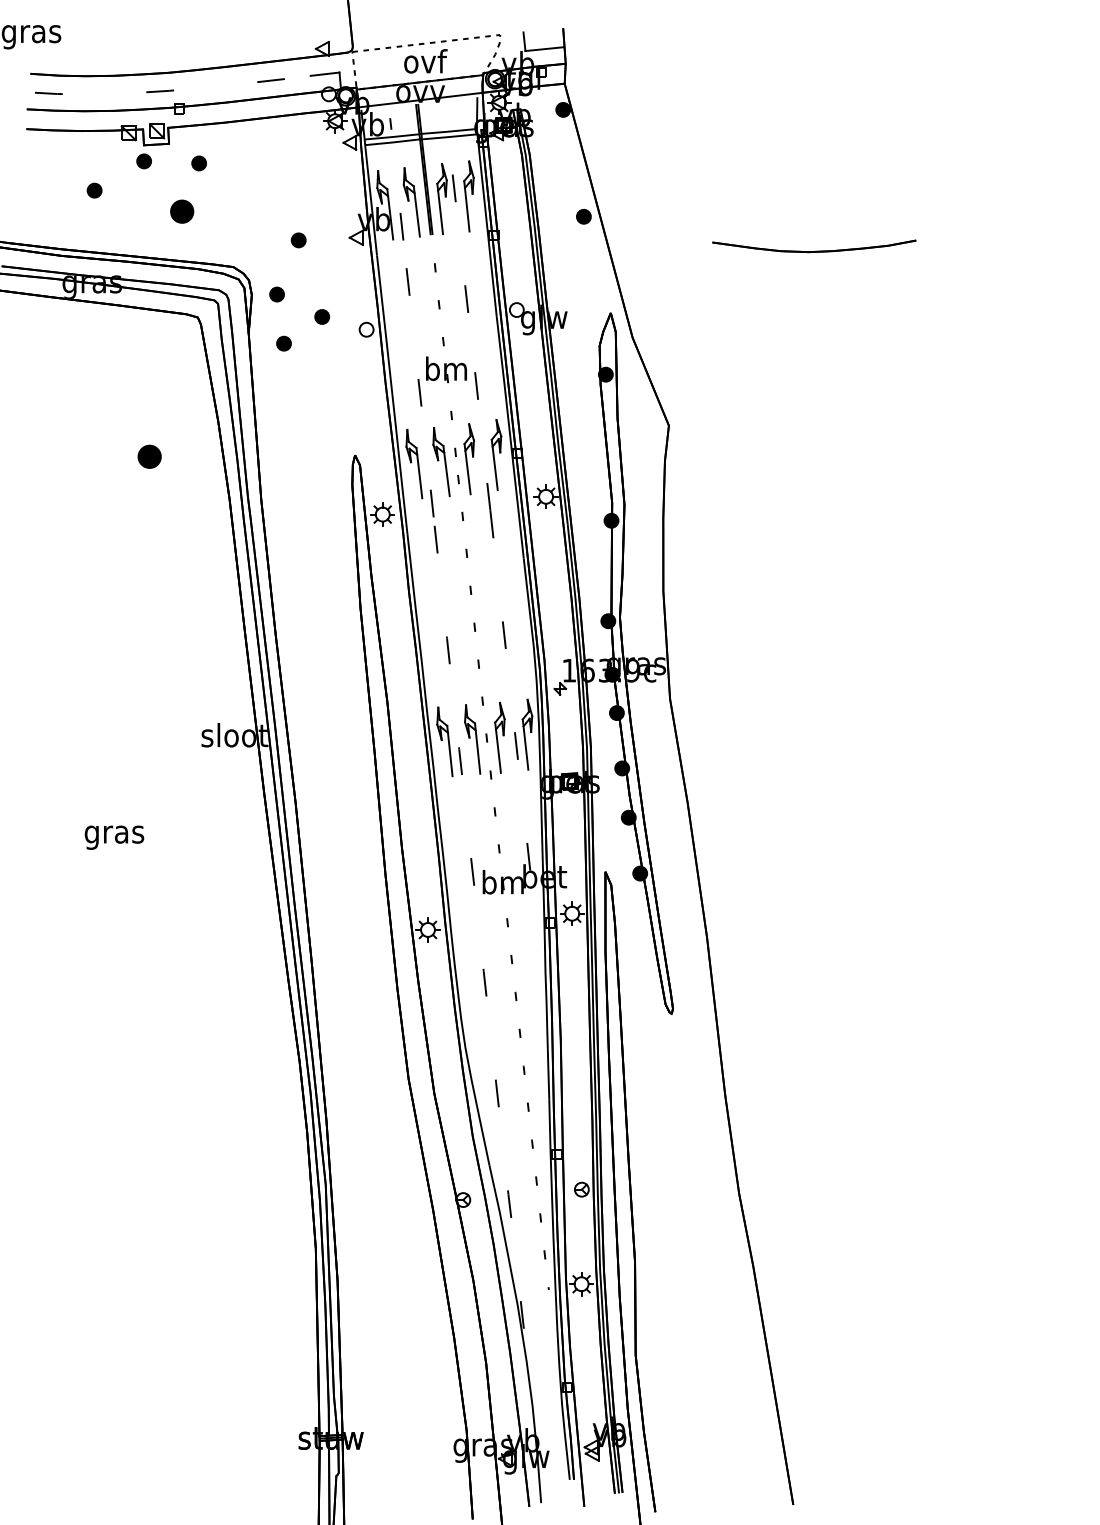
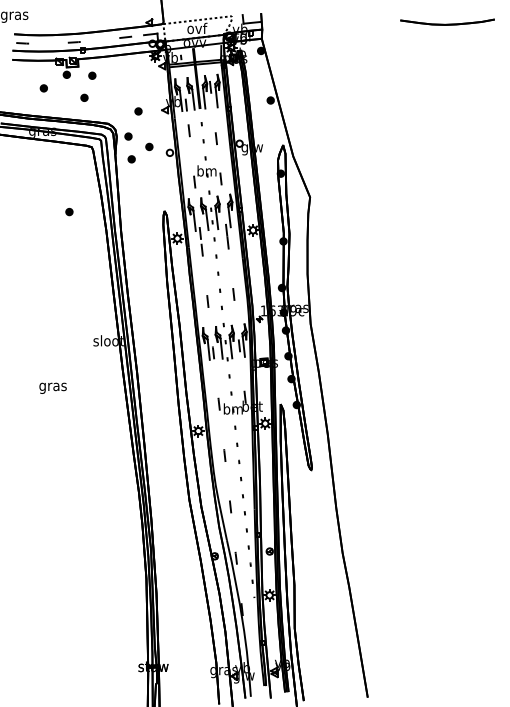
part: (182, 210) -> (84, 97), size x0.62
part: (814, 244) -> (447, 21), moved
part: (149, 458) -> (69, 212), size x0.62

